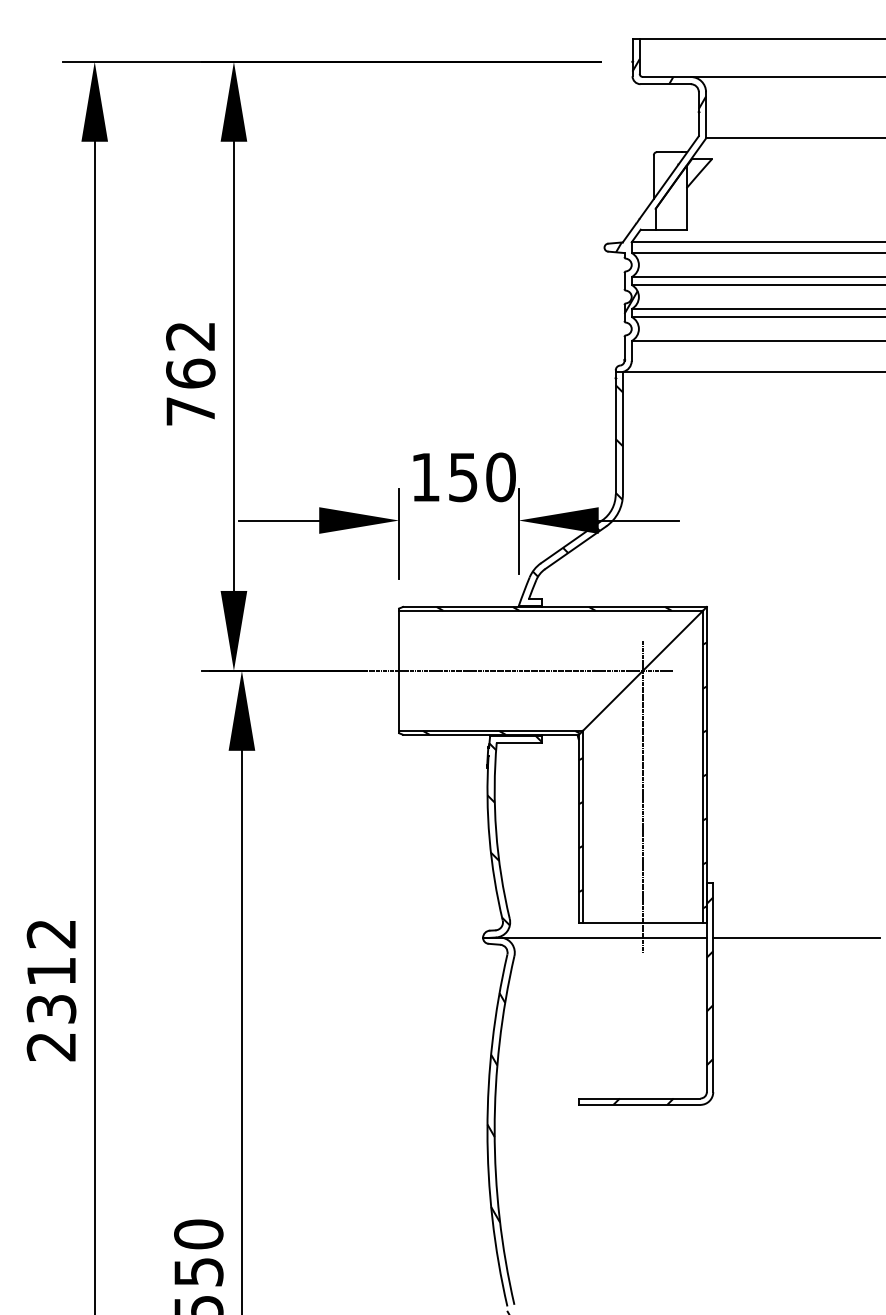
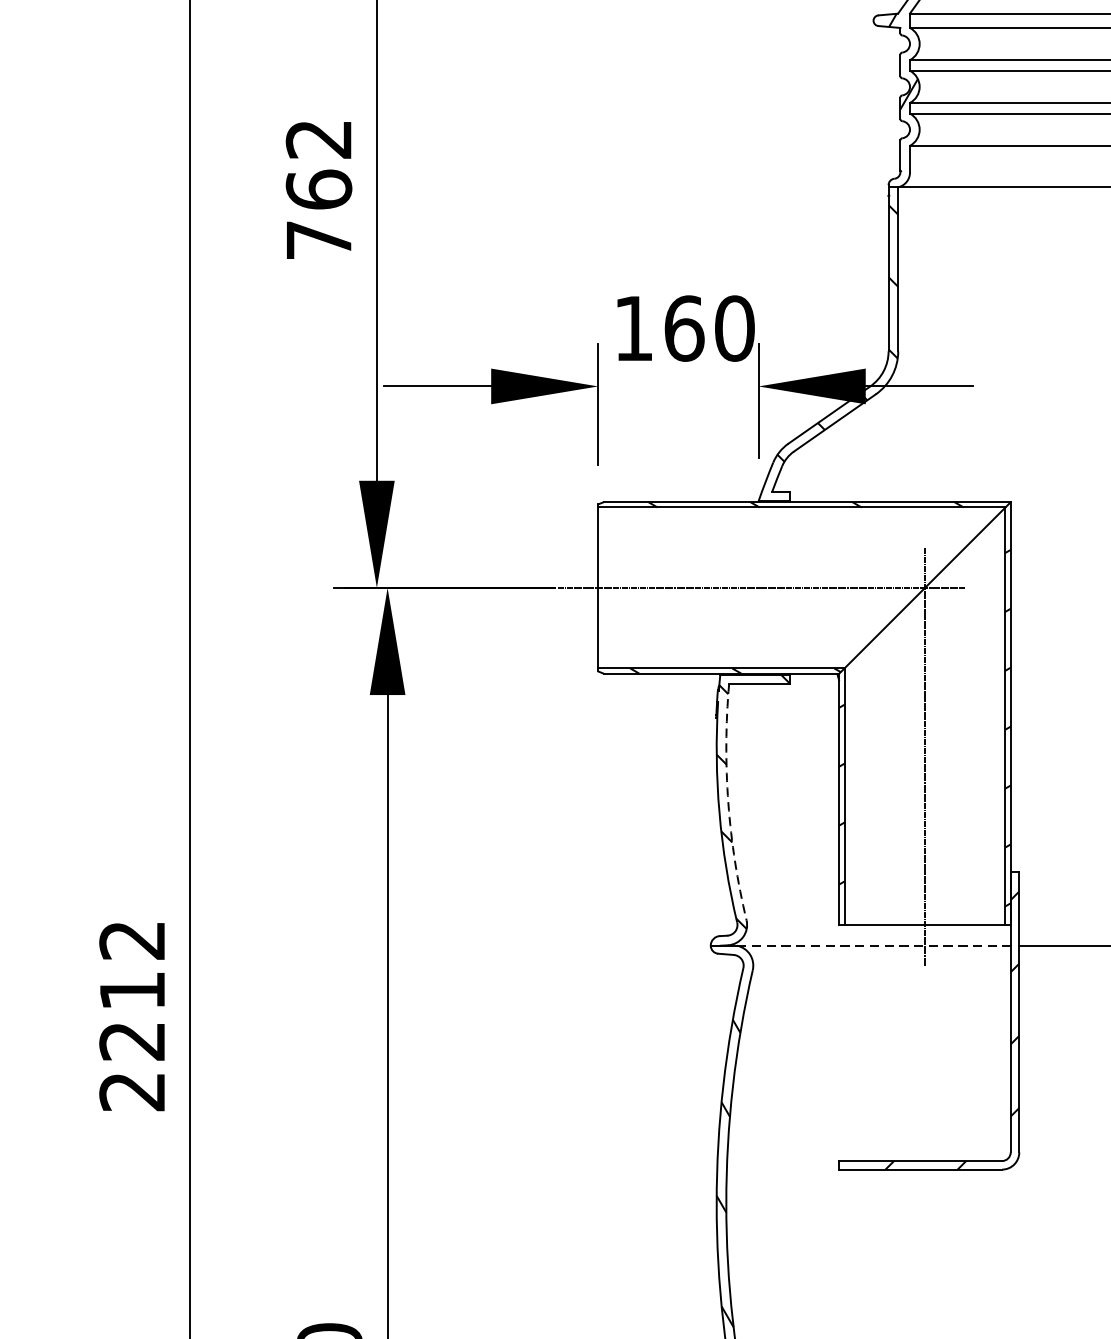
text: (463, 477) -> (684, 328), 150 -> 160
arc: (496, 831) -> (728, 803), solid -> dashed
line: (605, 937) -> (874, 945), solid -> dashed
text: (51, 1009) -> (132, 1041), 2312 -> 2212

